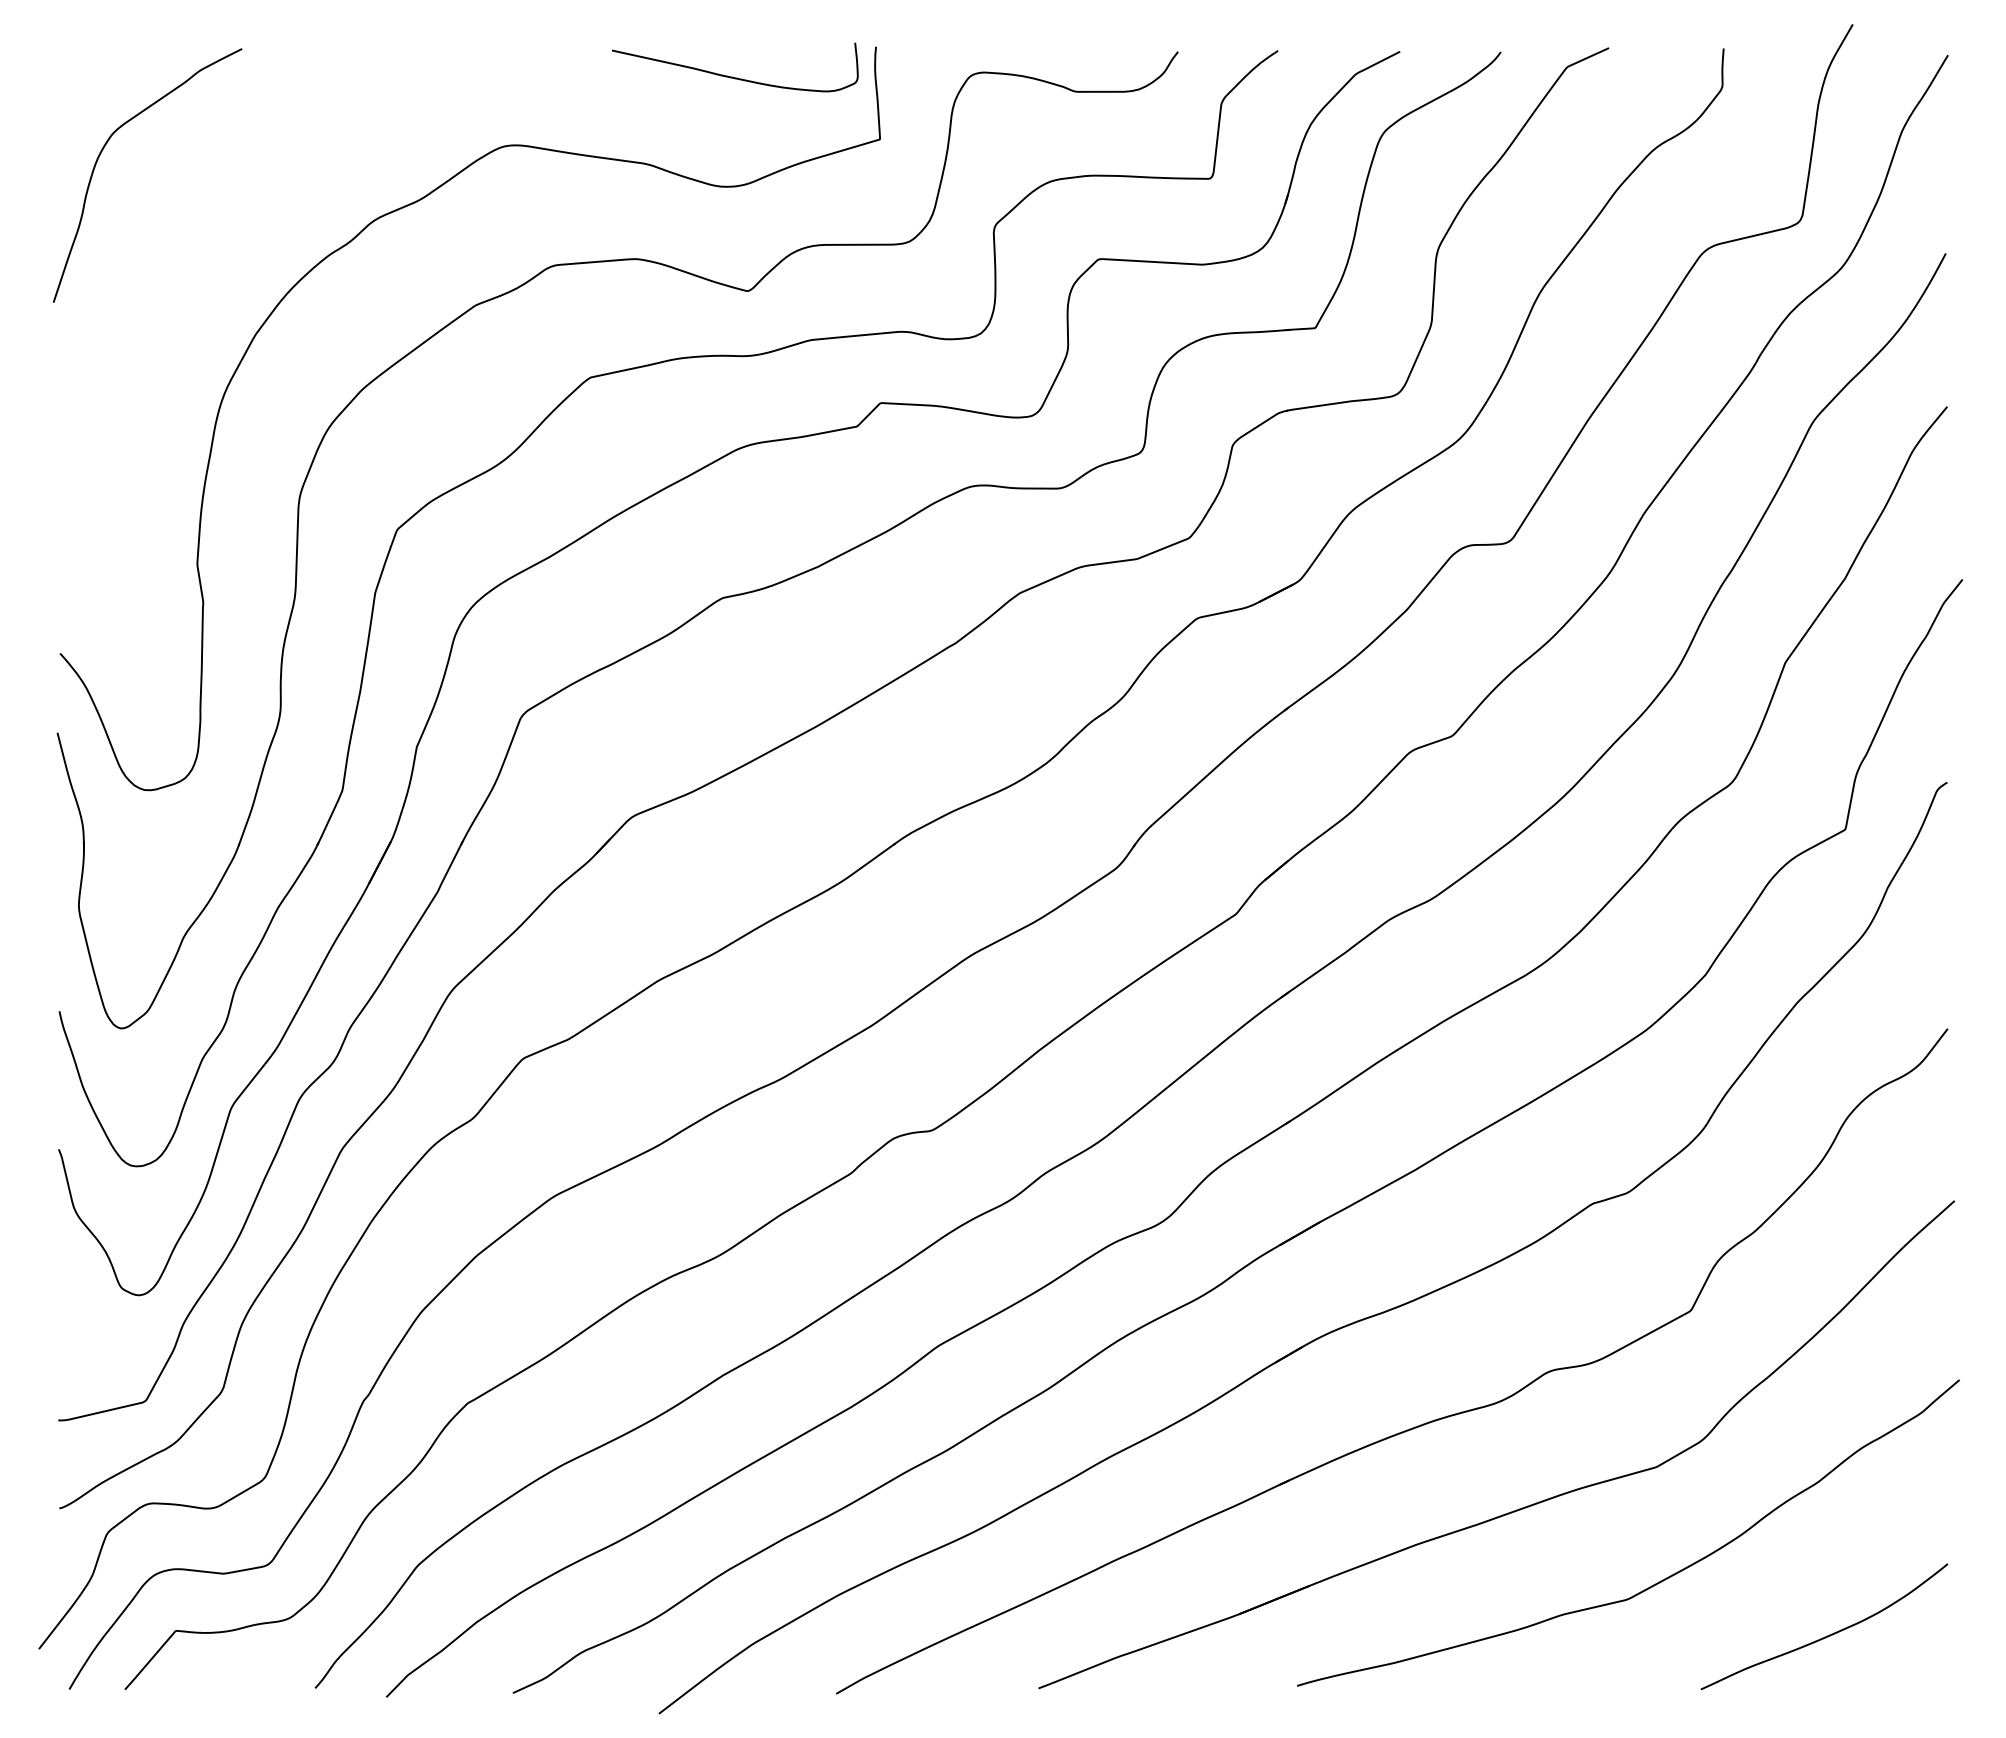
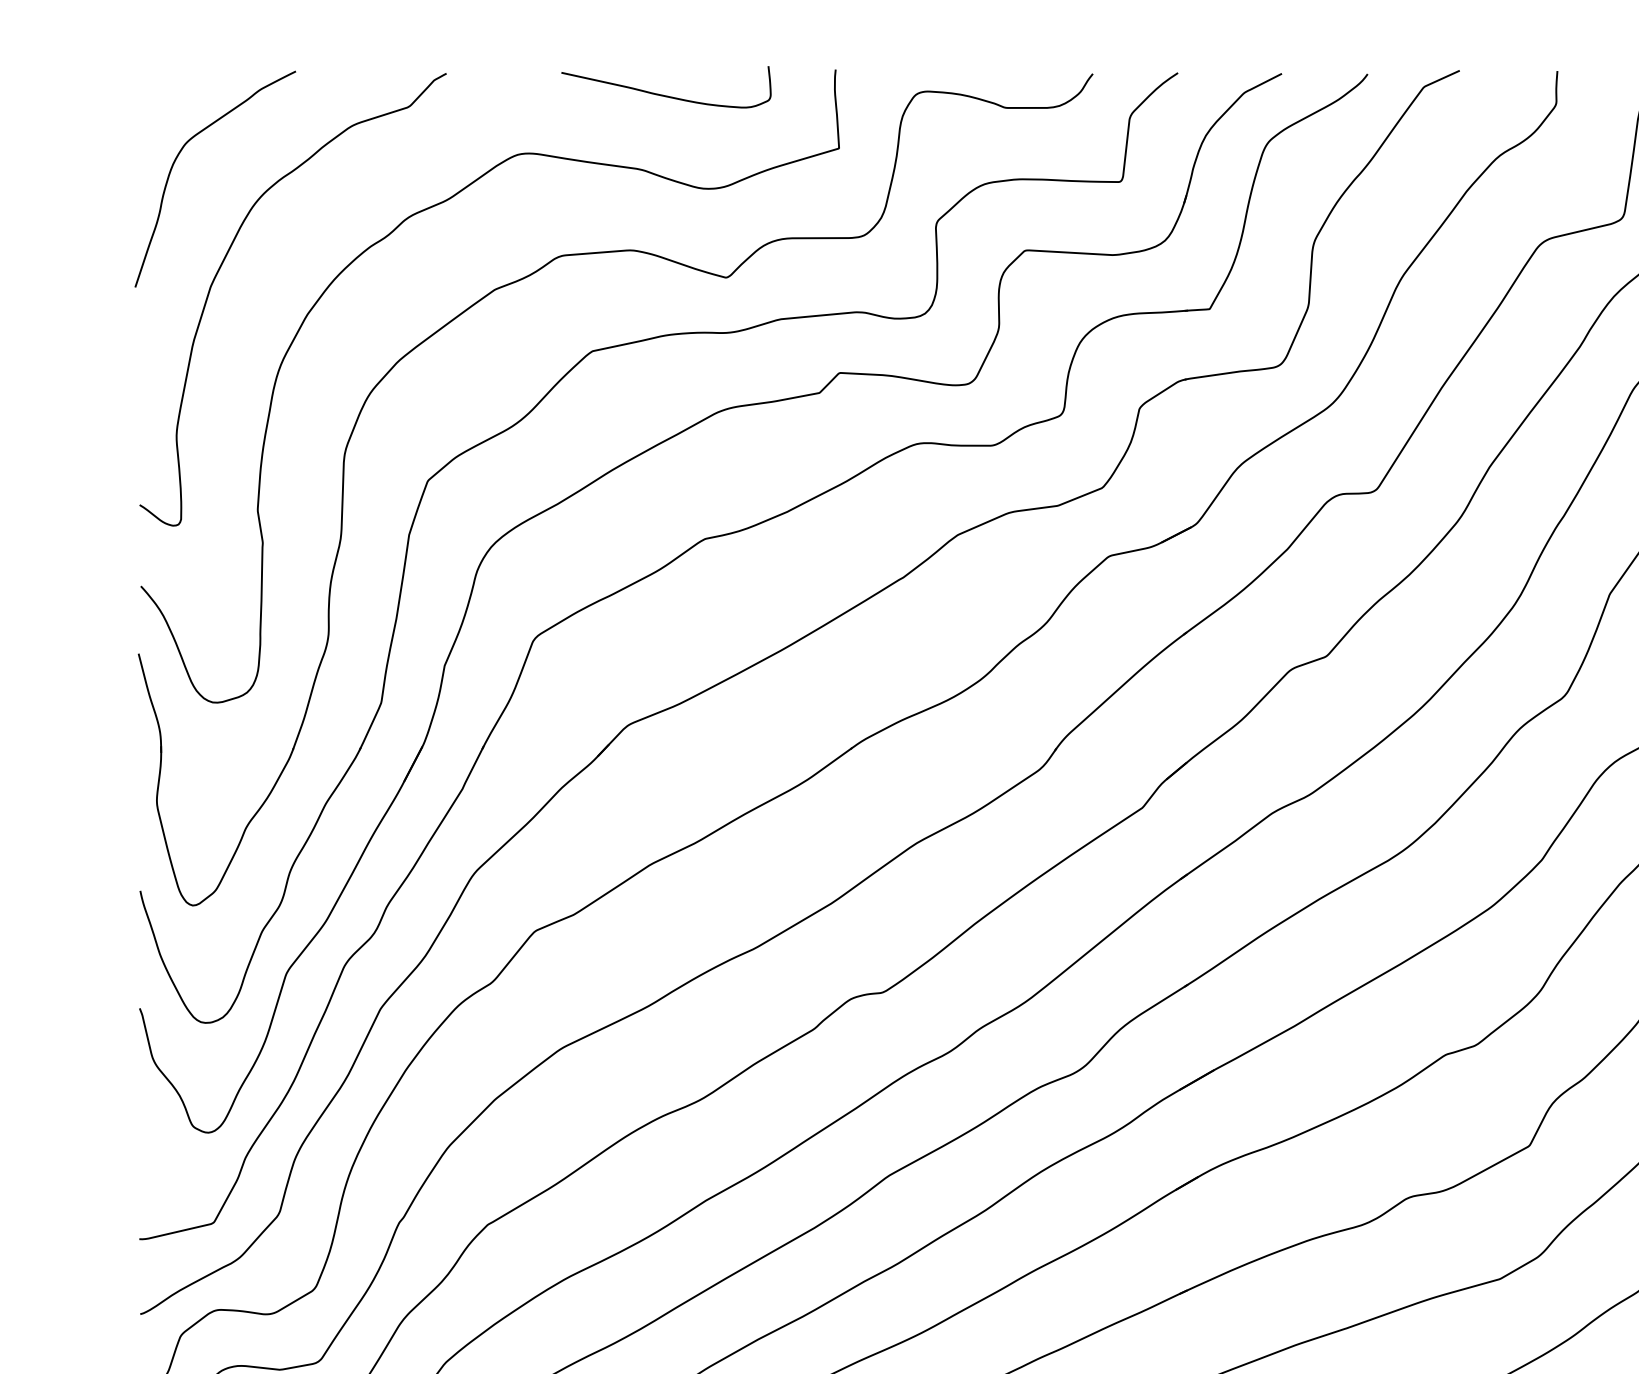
curve: (732, 76) -> (664, 94), moved
curve: (159, 269) -> (225, 259), added

